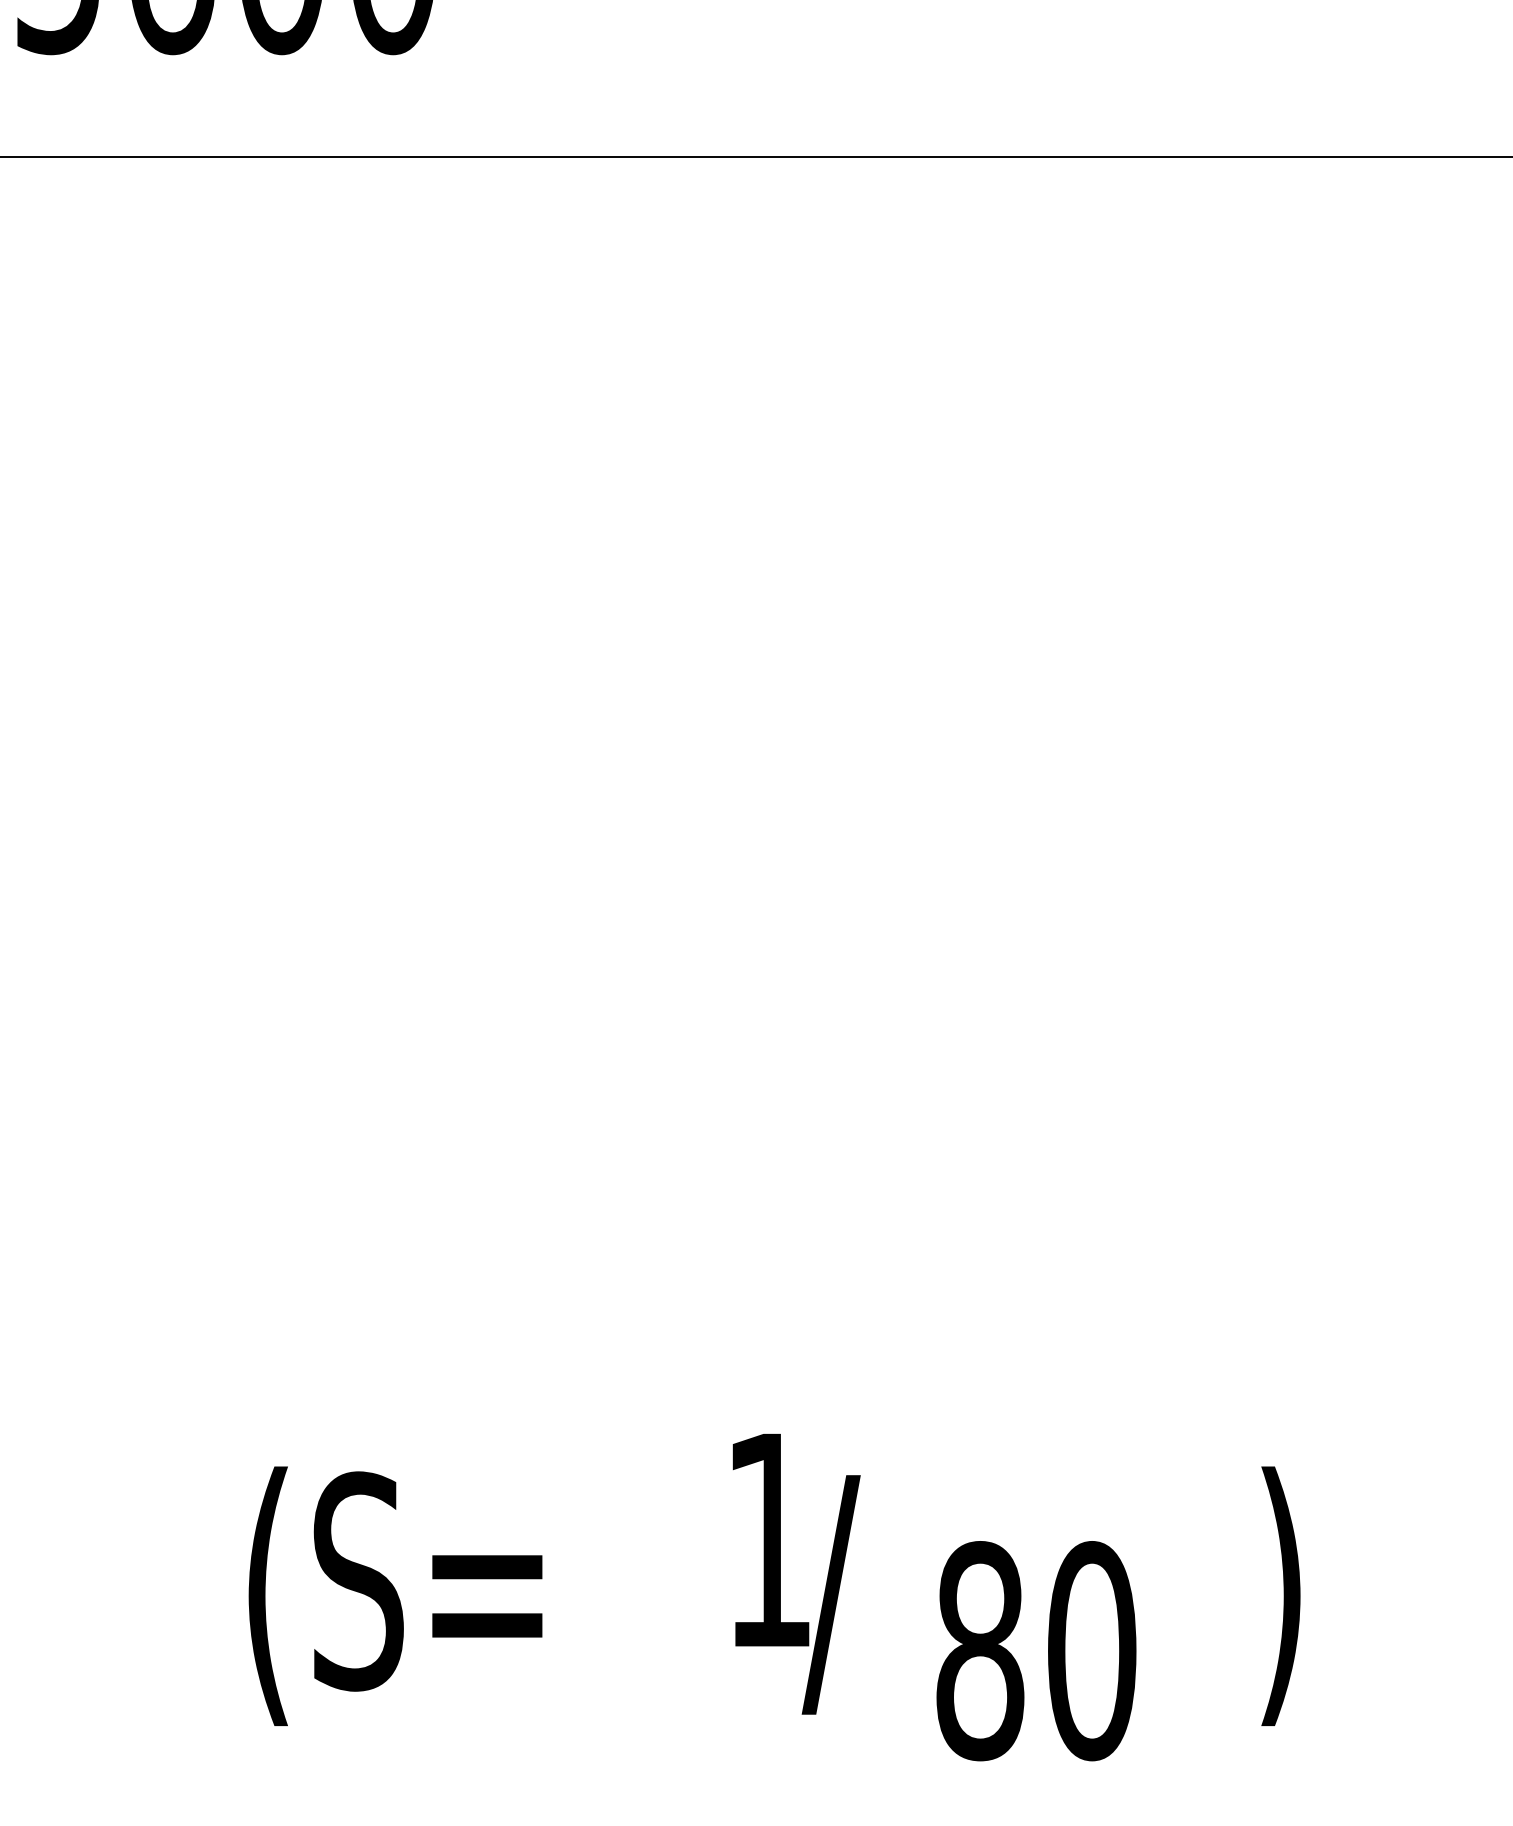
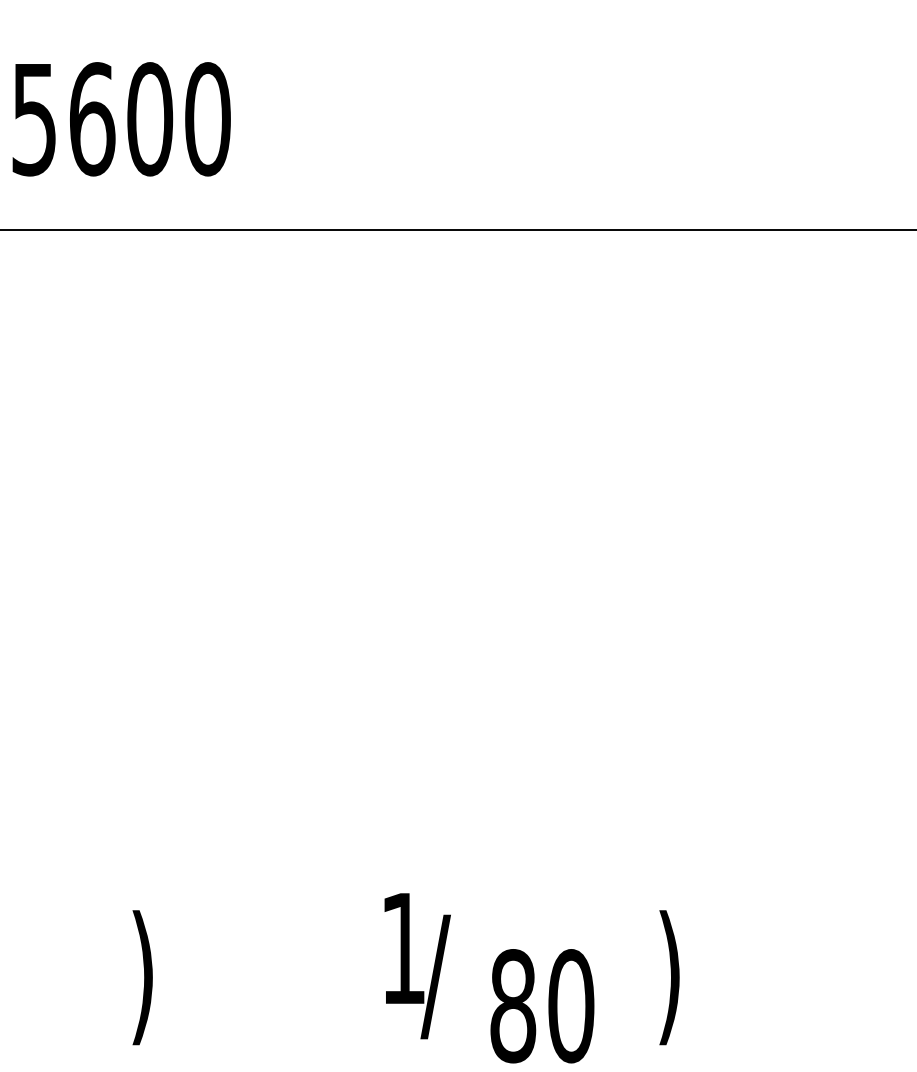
text: (394, 1595) -> (208, 977), (S= -> )

